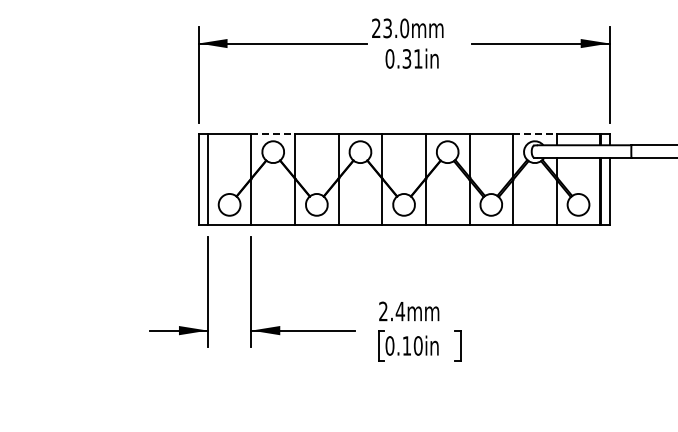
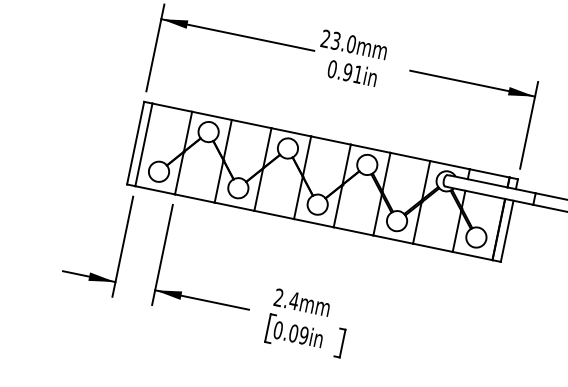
text: (406, 58) -> (347, 71), 0.31in -> 0.91in
line: (273, 134) -> (212, 116), dashed -> solid
line: (534, 134) -> (449, 165), dashed -> solid
text: (412, 345) -> (298, 334), 0.10in -> 0.09in

